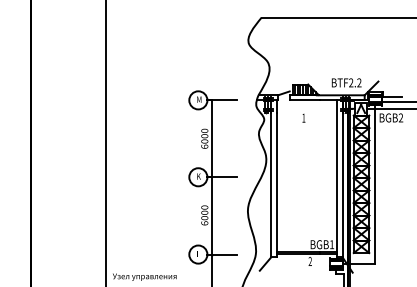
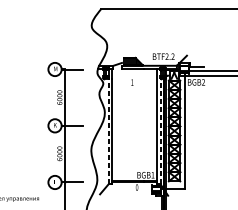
line: (342, 177) -> (160, 126), solid -> dashed
line: (271, 184) -> (108, 131), solid -> dashed
text: (309, 261) -> (136, 187), 2 -> 0

